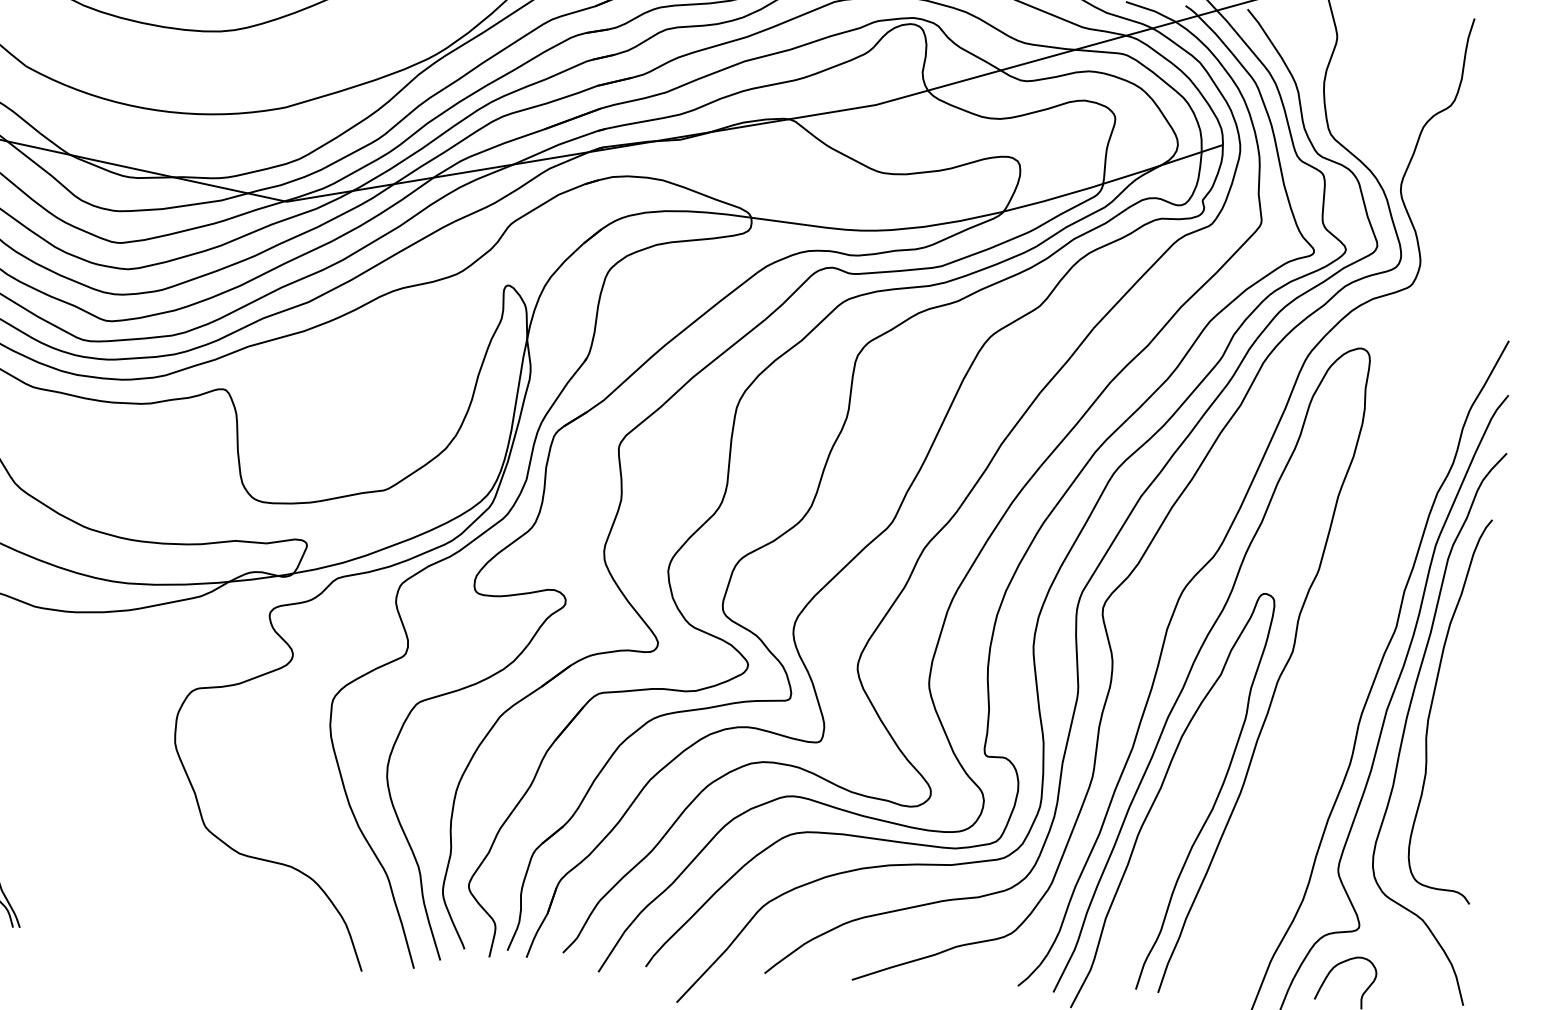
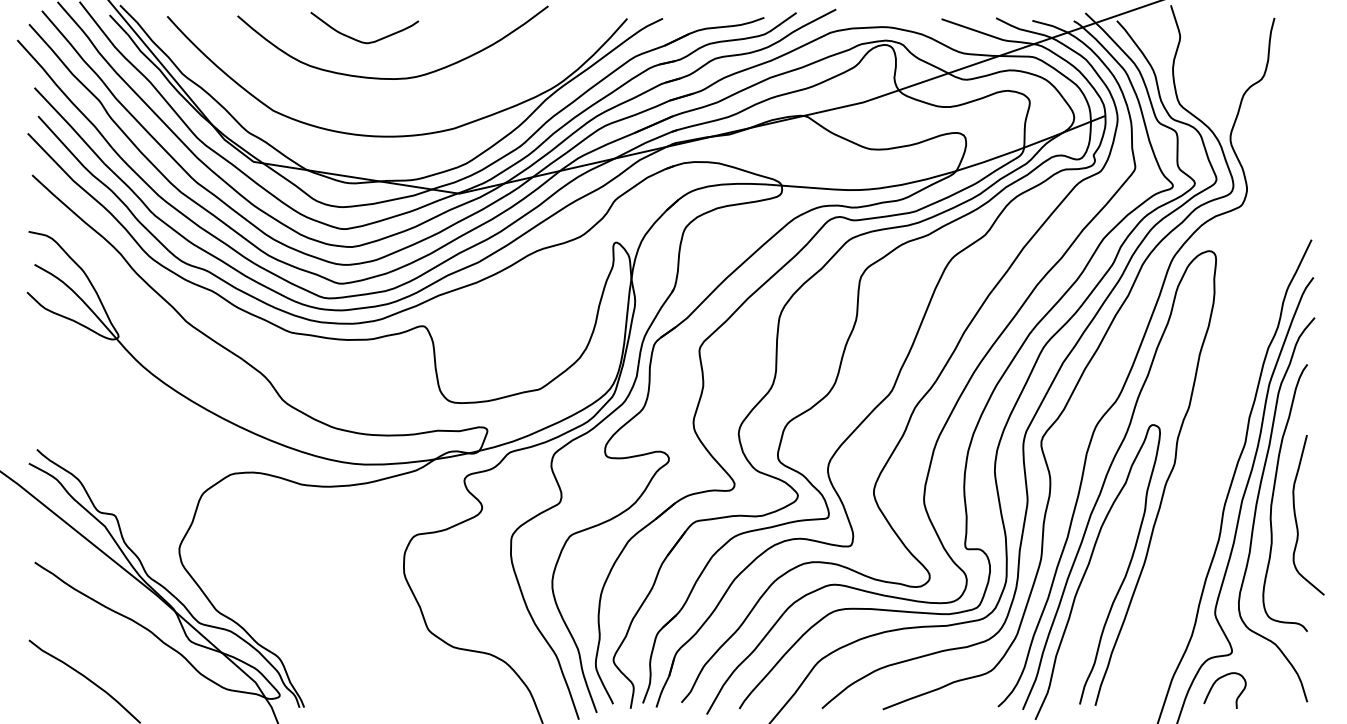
curve: (1463, 737) -> (1296, 516), added

